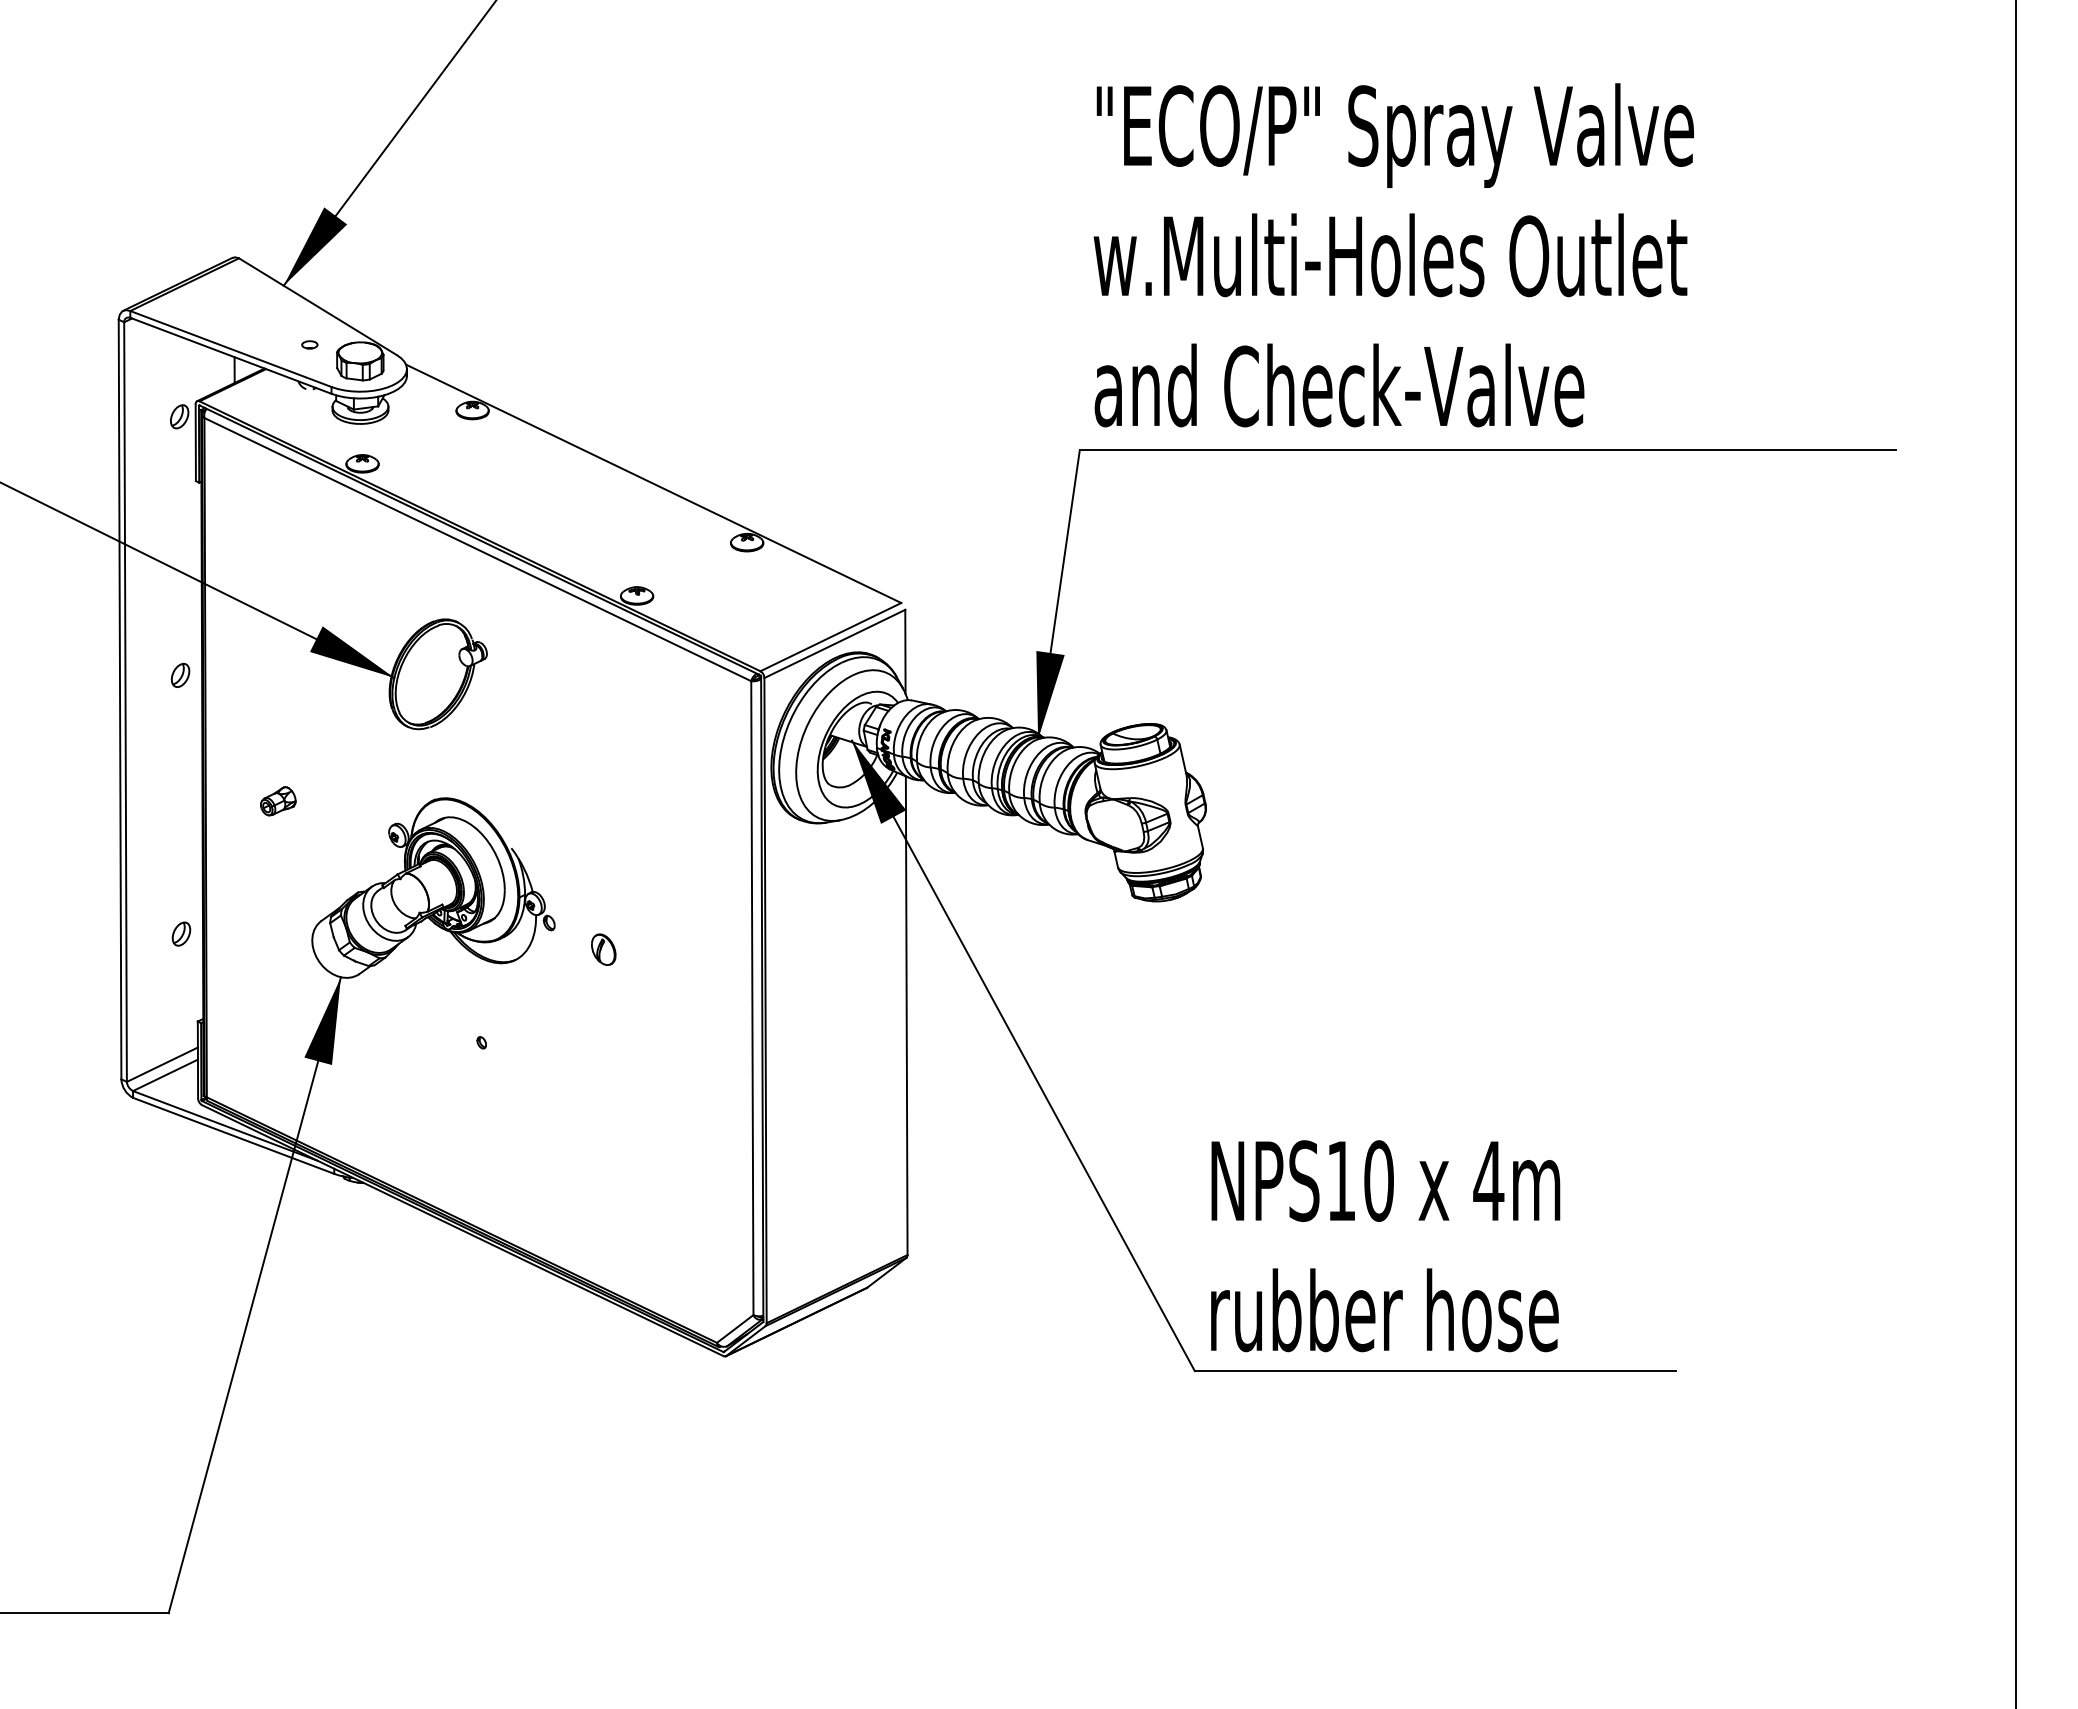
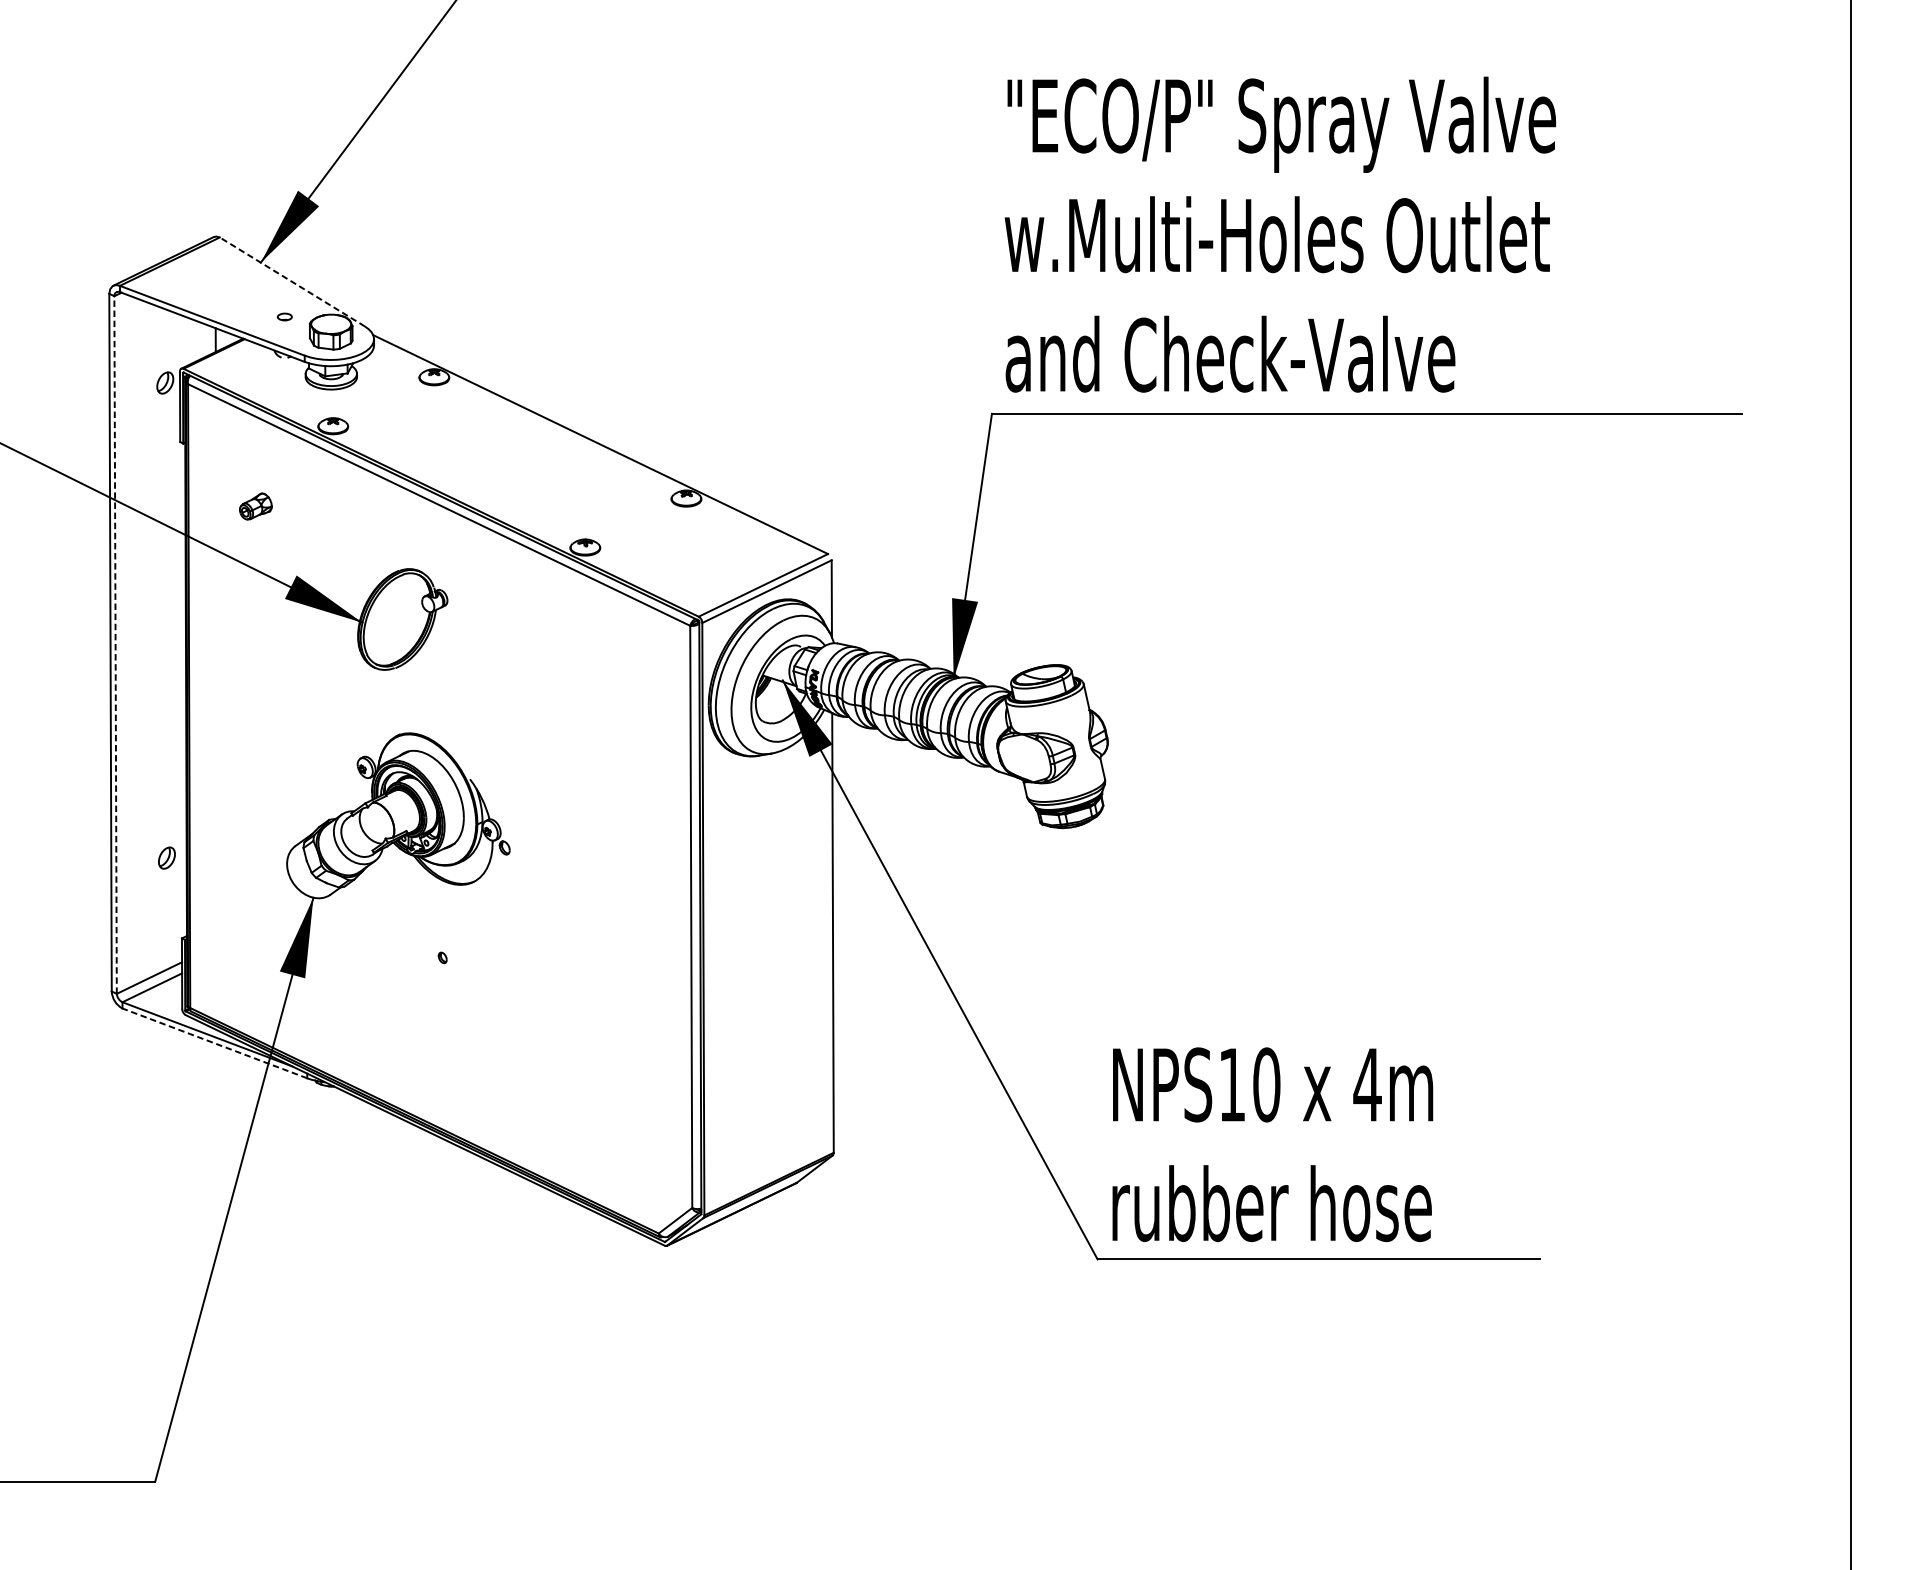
line: (318, 306) -> (292, 281), solid -> dashed
part: (180, 674) -> (166, 619), removed
line: (125, 702) -> (115, 645), solid -> dashed
part: (278, 801) -> (256, 506), moved
part: (603, 949) -> (554, 872), removed
line: (233, 1135) -> (214, 1043), solid -> dashed

